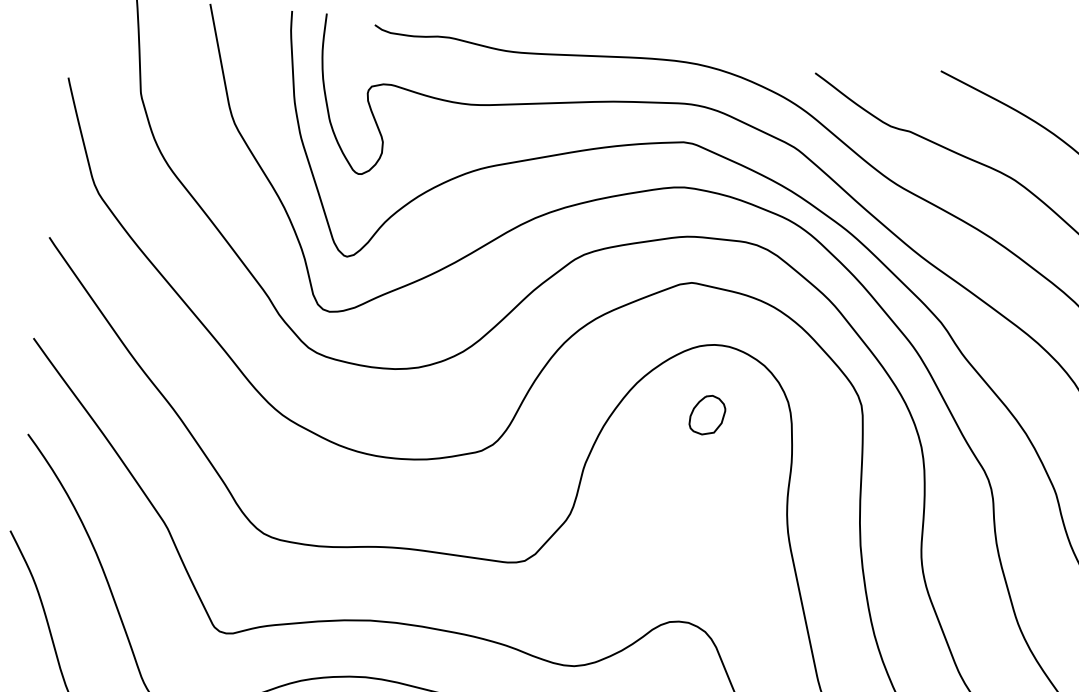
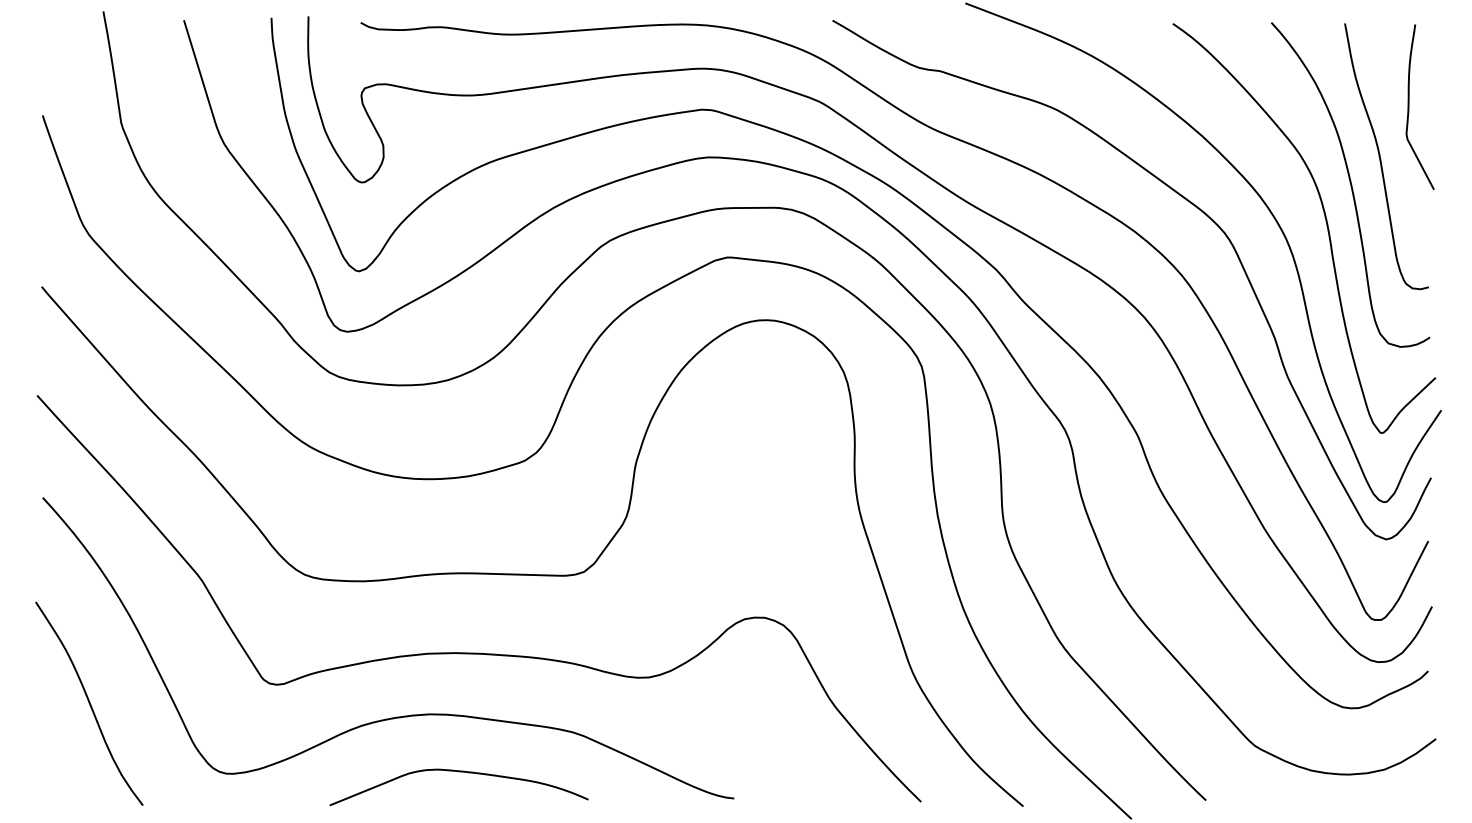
part: (708, 415) -> (760, 395), removed

